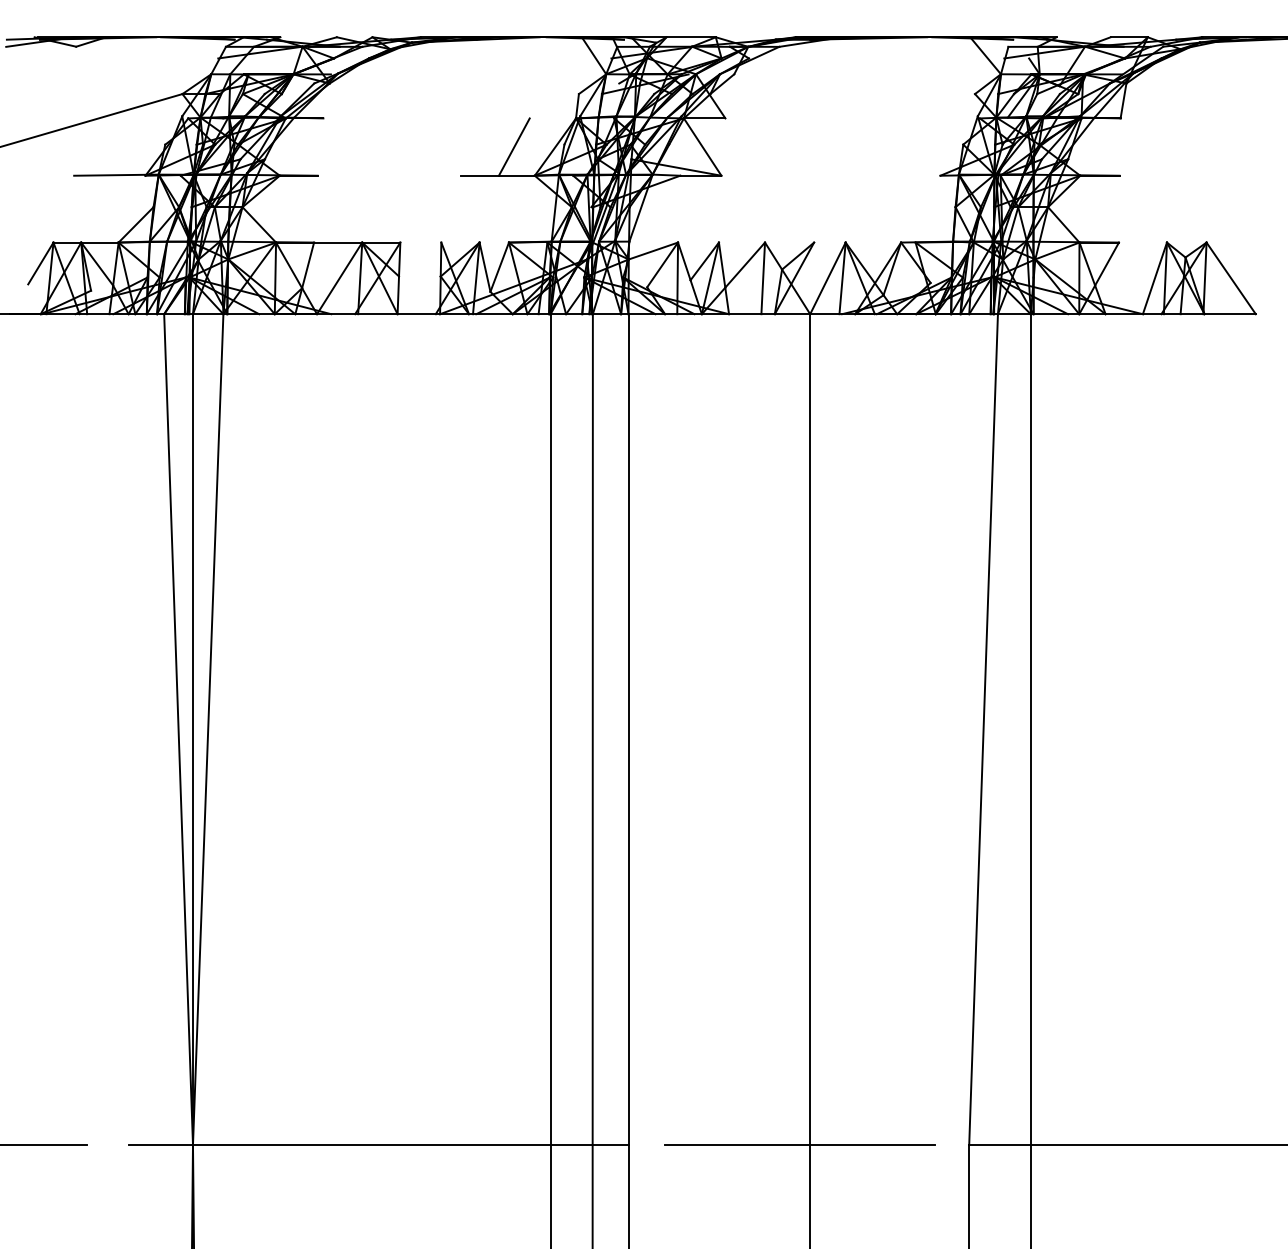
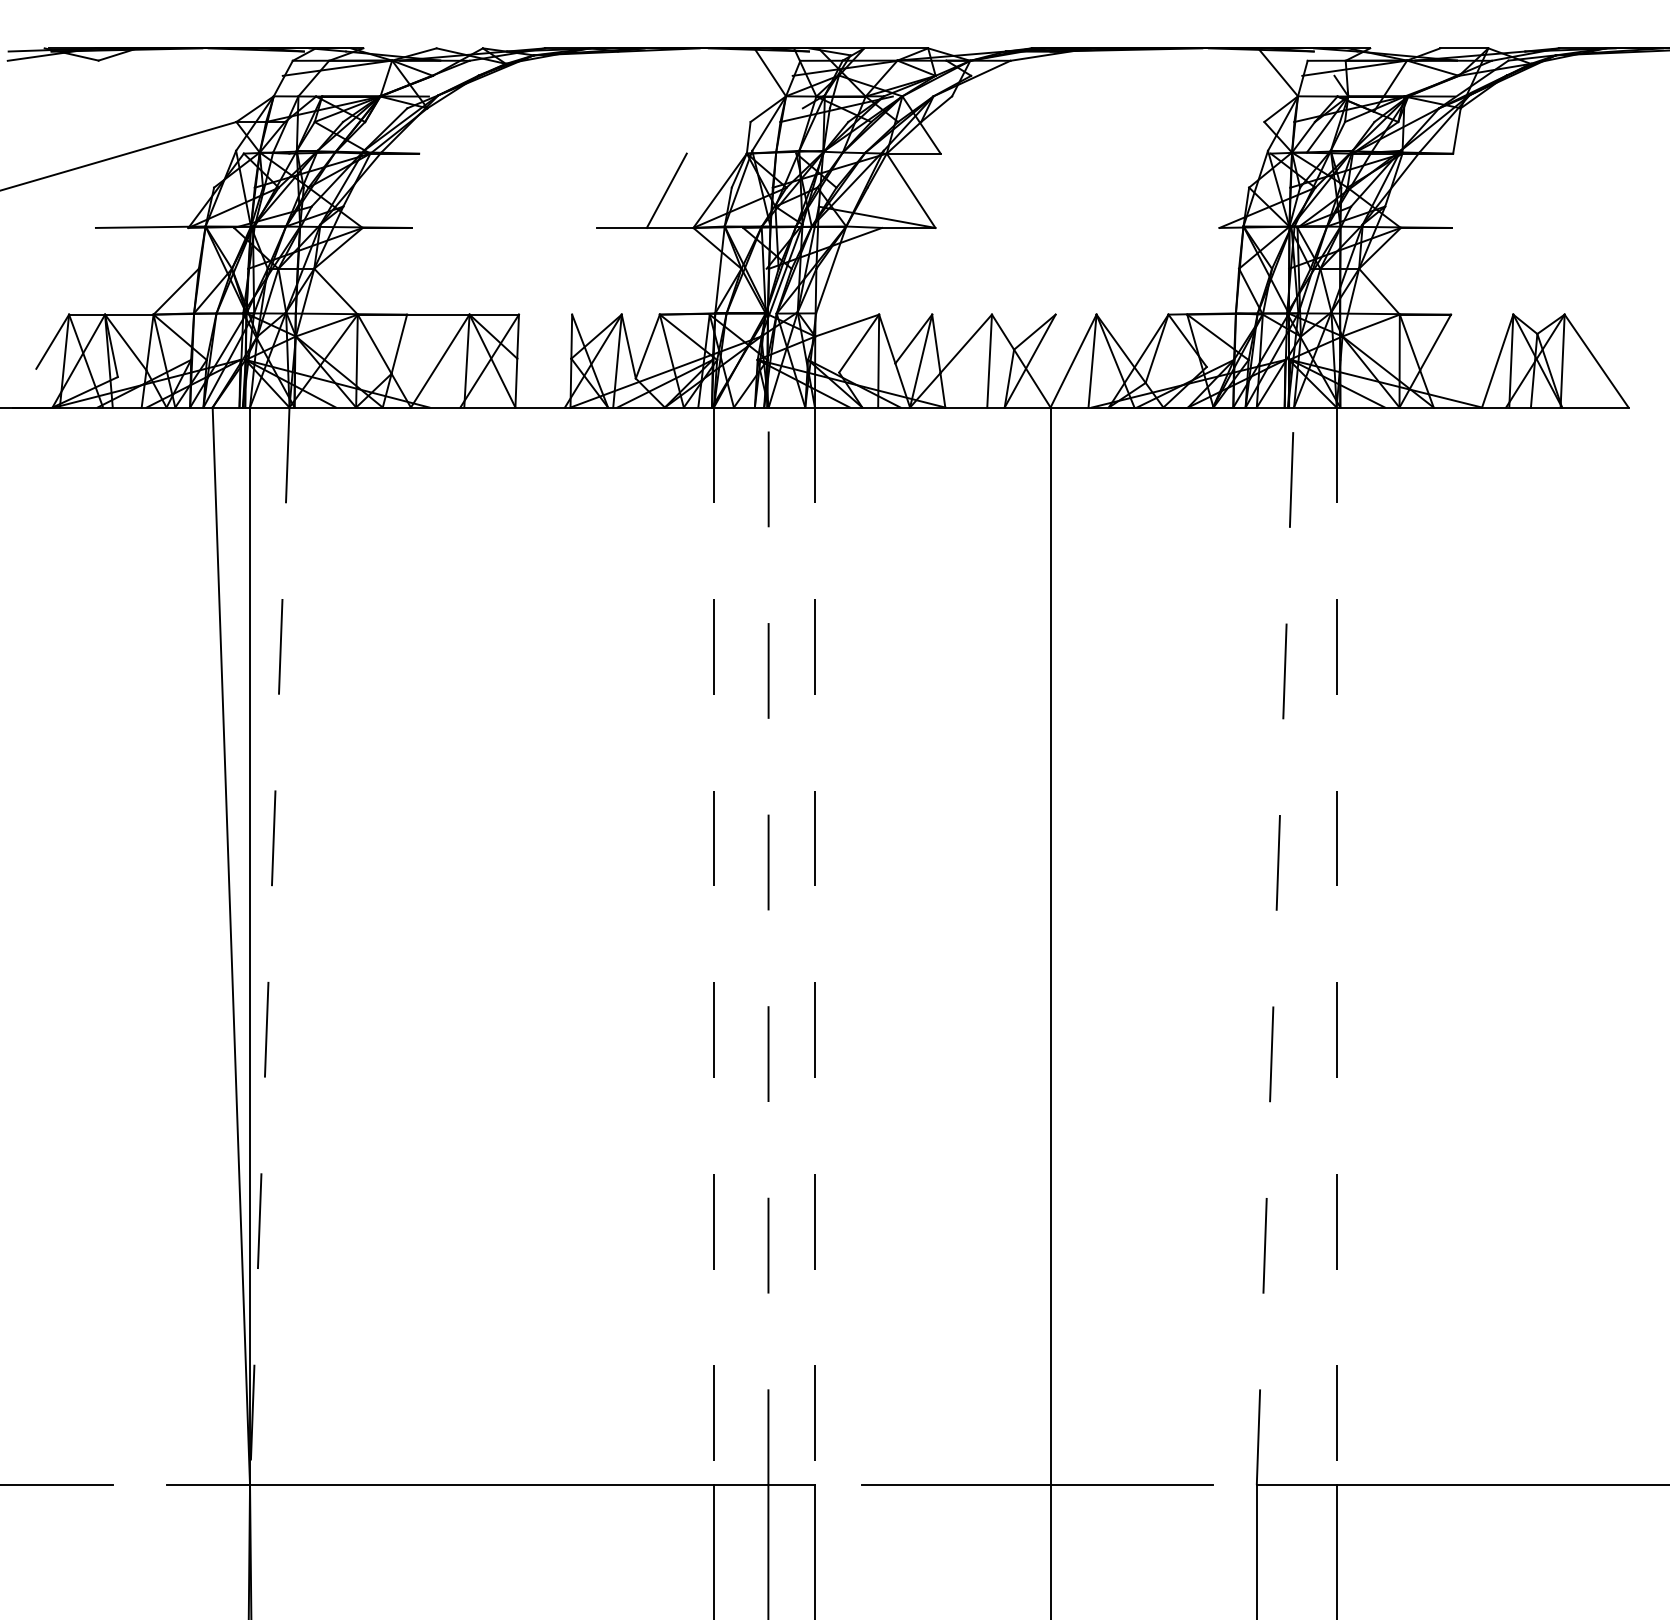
line: (983, 728) -> (1275, 945), solid -> dashed
line: (207, 729) -> (269, 946), solid -> dashed
line: (550, 729) -> (713, 946), solid -> dashed
line: (592, 729) -> (768, 946), solid -> dashed
line: (628, 729) -> (814, 946), solid -> dashed
line: (1030, 729) -> (1336, 946), solid -> dashed

